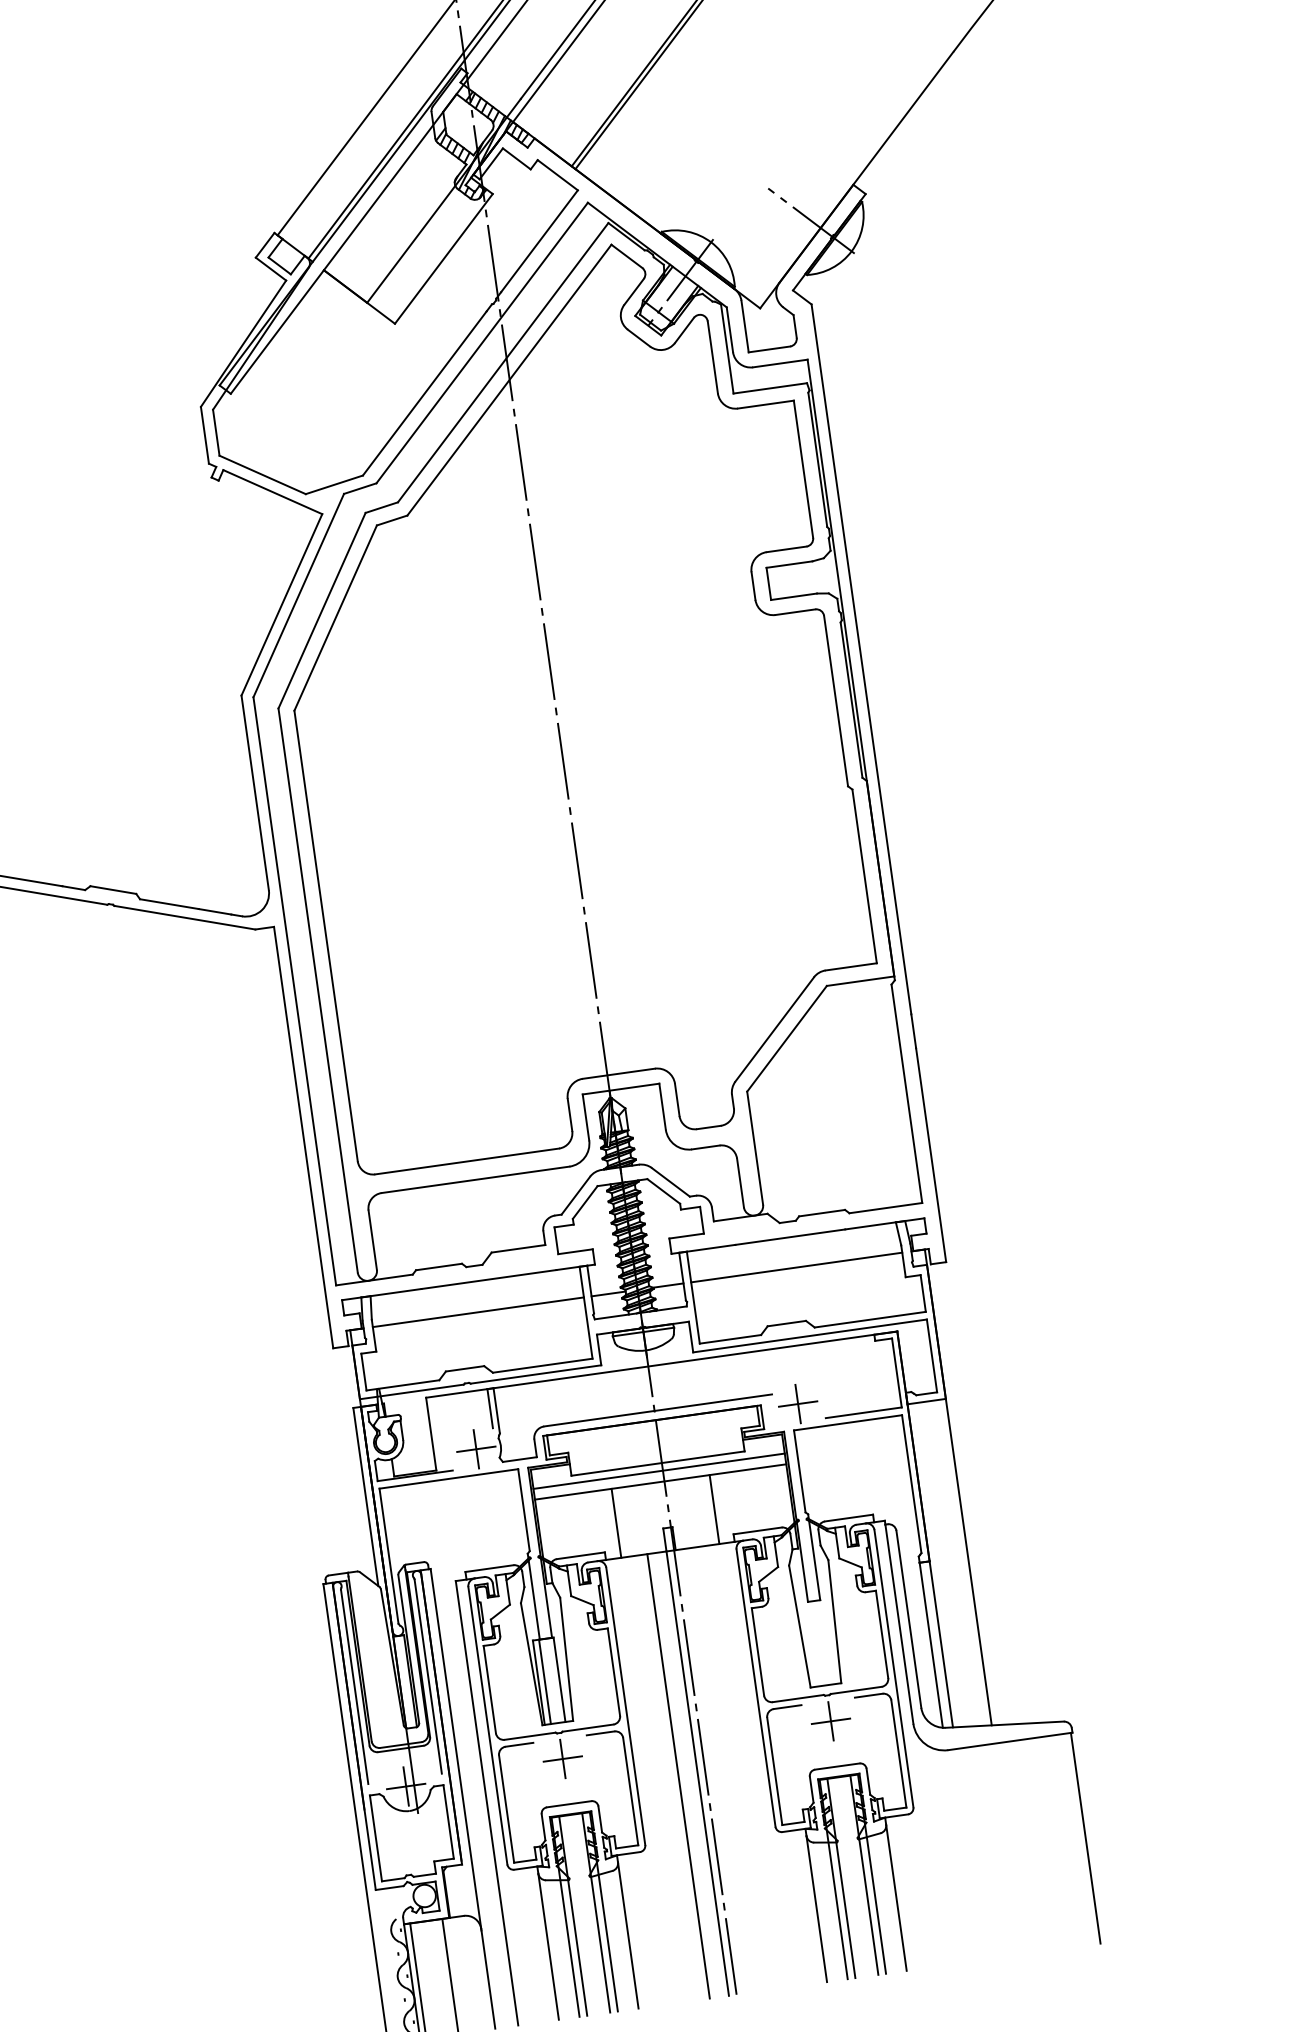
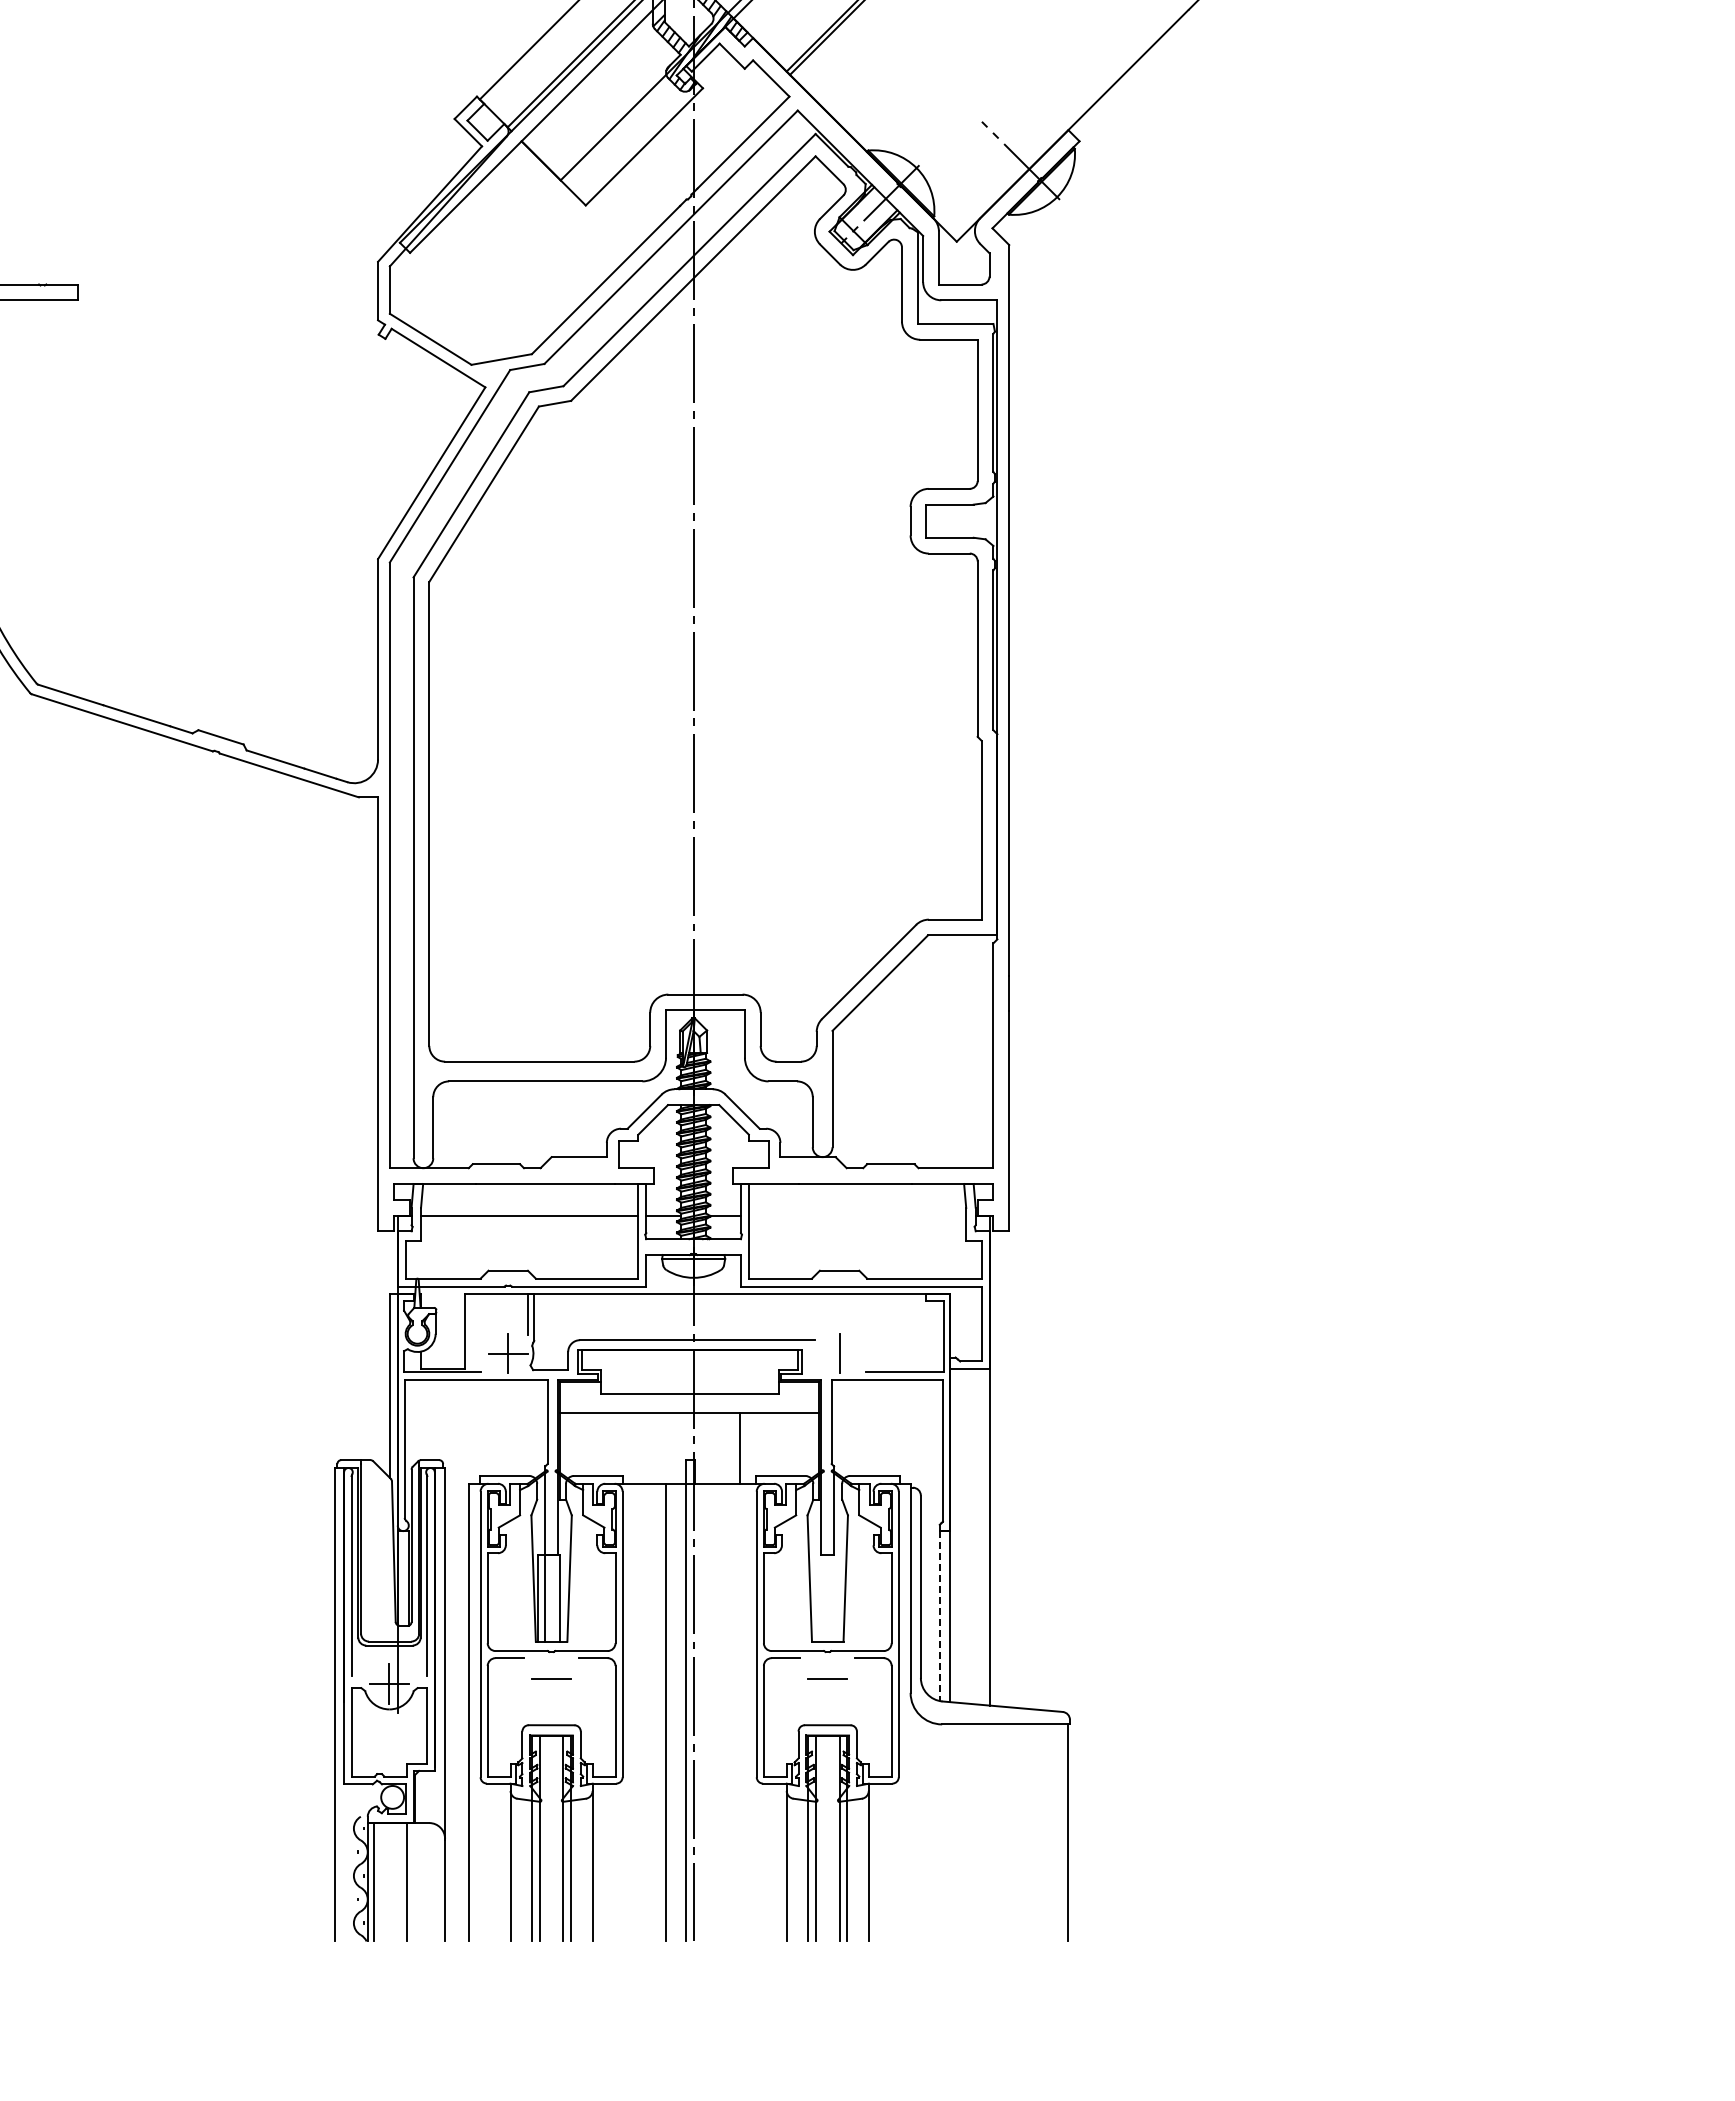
line: (796, 1267) -> (857, 1215), removed
line: (798, 1403) -> (839, 1353), removed
line: (658, 1471) -> (689, 1401), removed
line: (616, 1522) -> (639, 1447), removed
line: (931, 1645) -> (939, 1616), solid -> dashed
line: (830, 1721) -> (827, 1678), removed
line: (562, 1758) -> (551, 1678), removed

